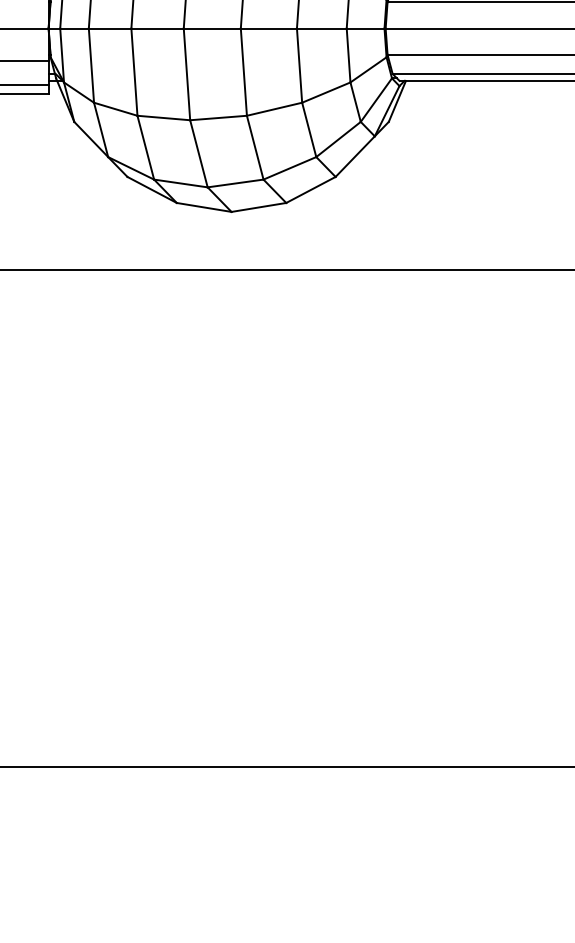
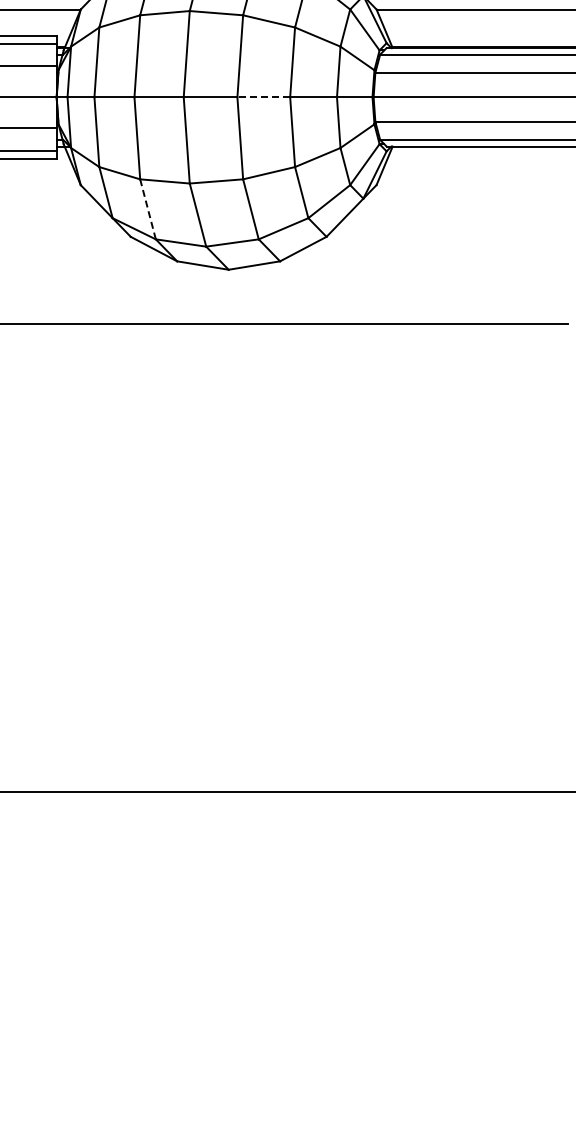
line: (268, 28) -> (263, 97), solid -> dashed
line: (145, 146) -> (147, 208), solid -> dashed

